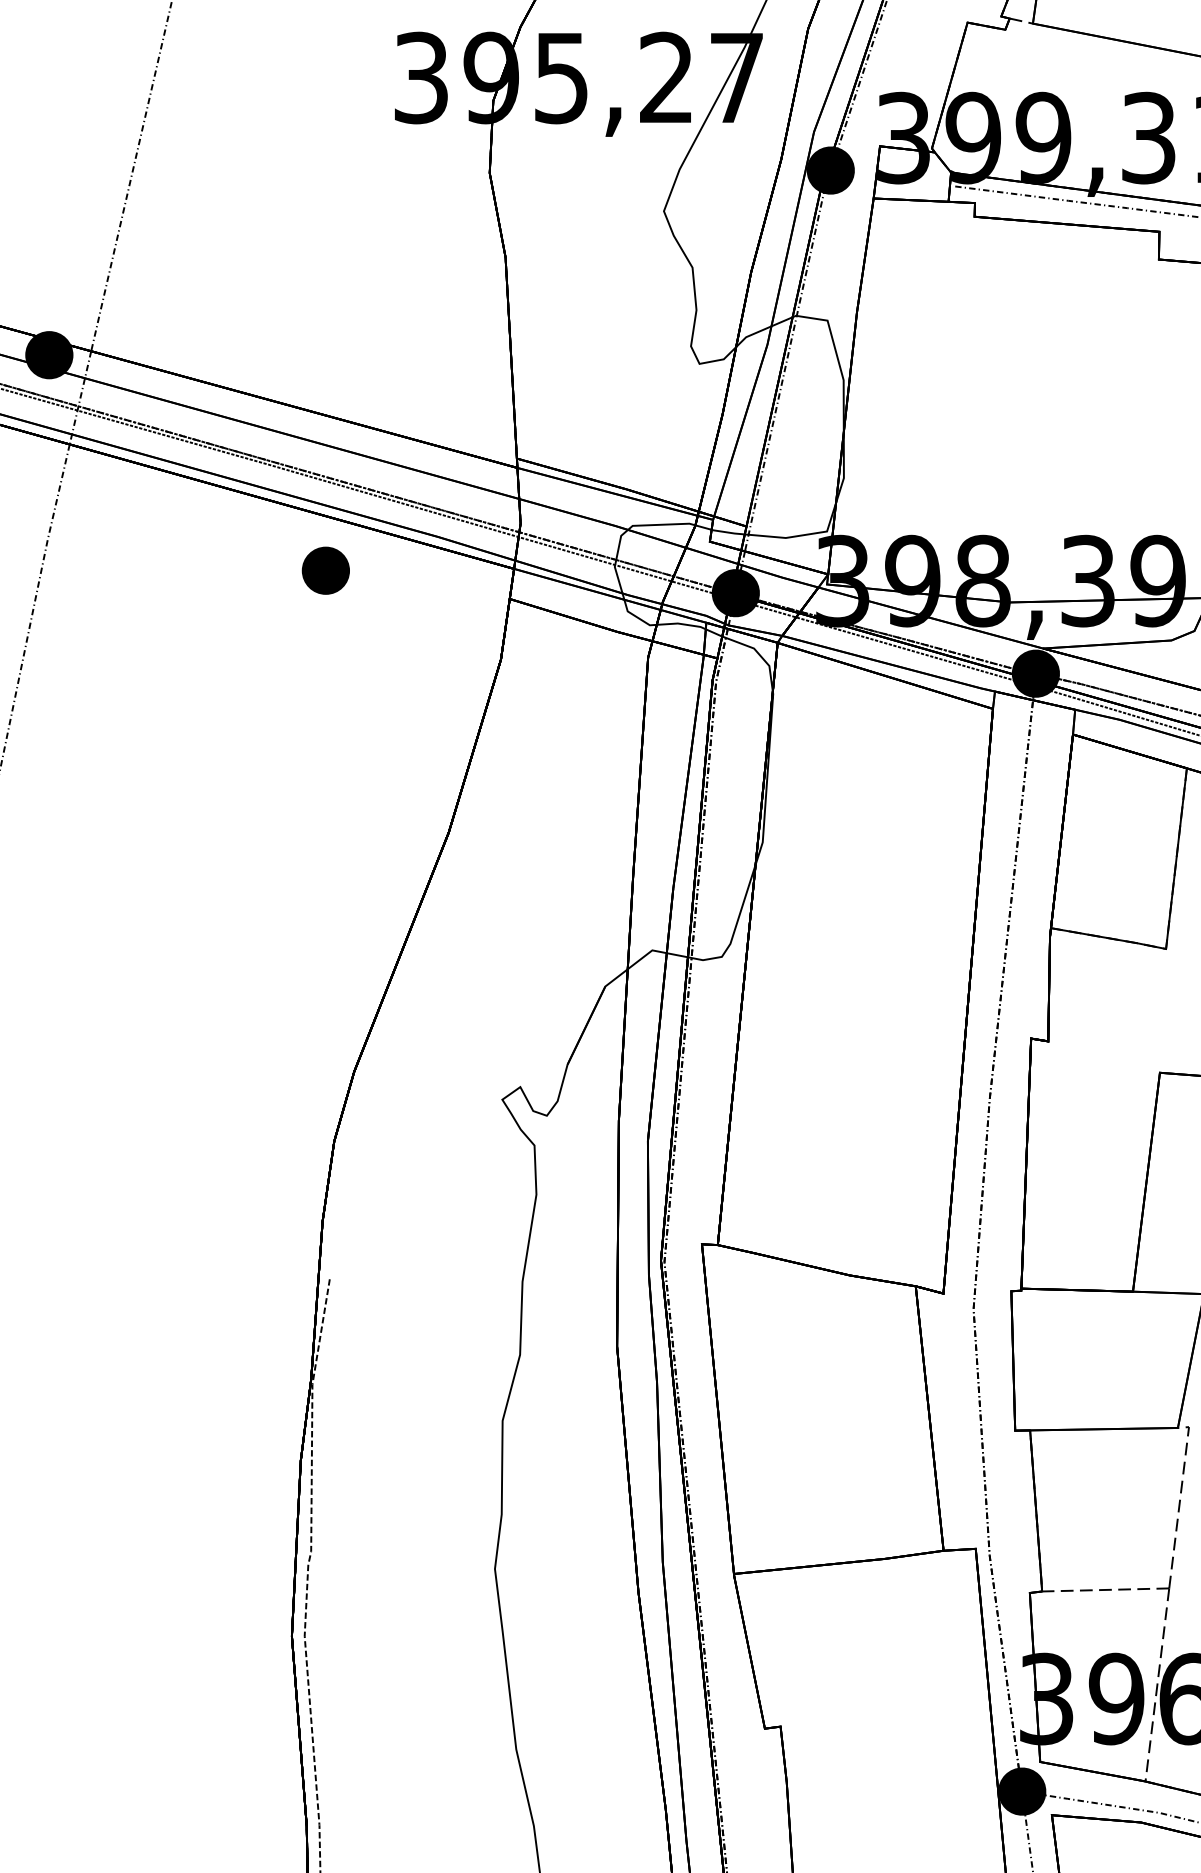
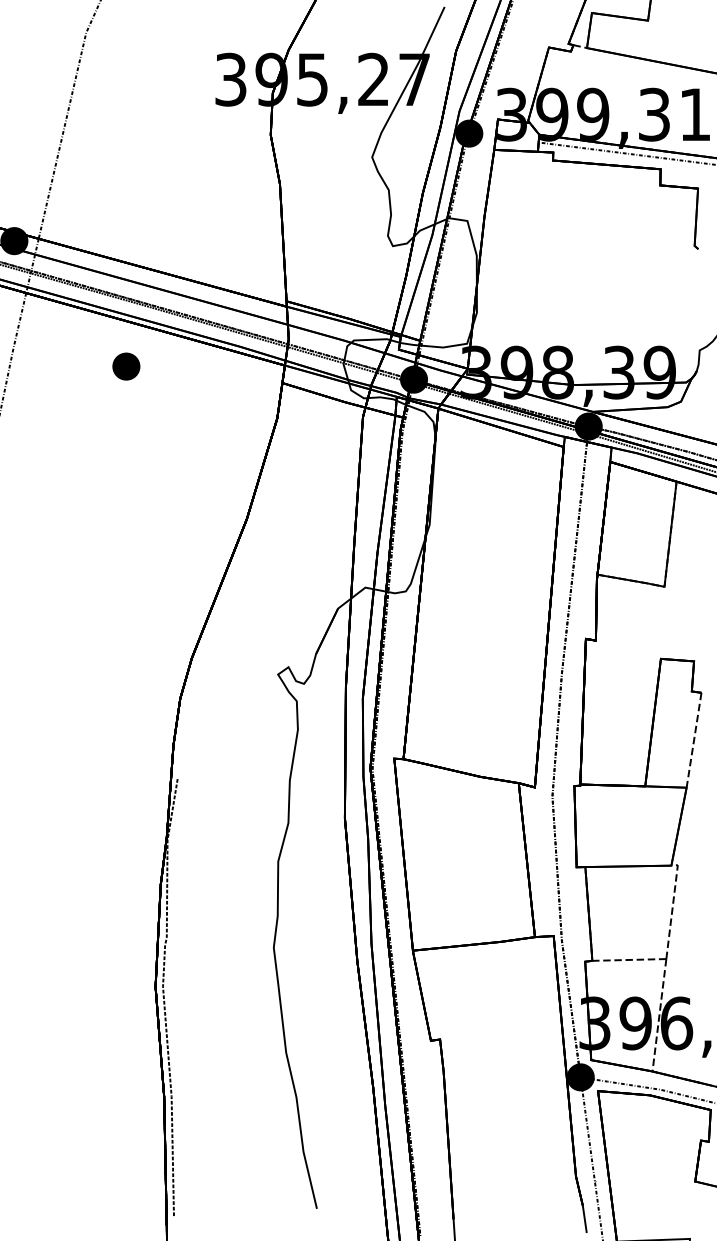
part: (326, 570) -> (126, 366), moved

